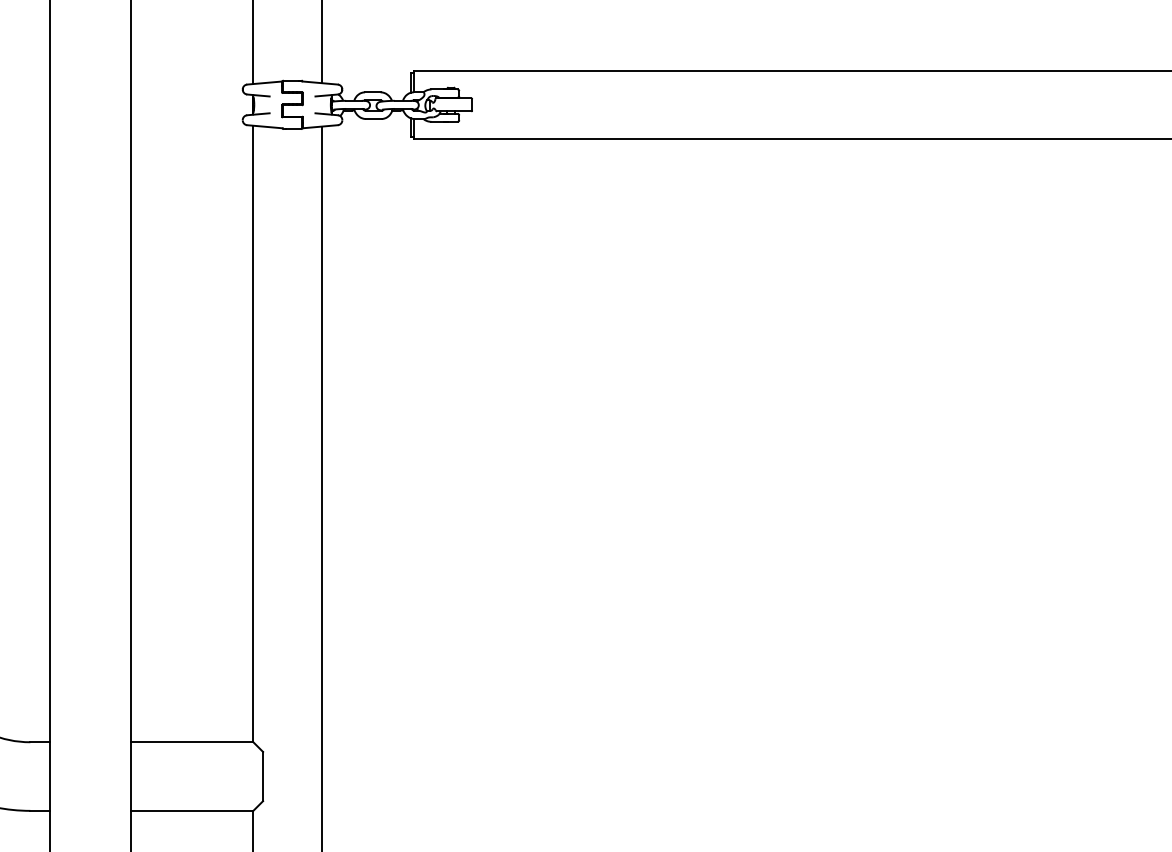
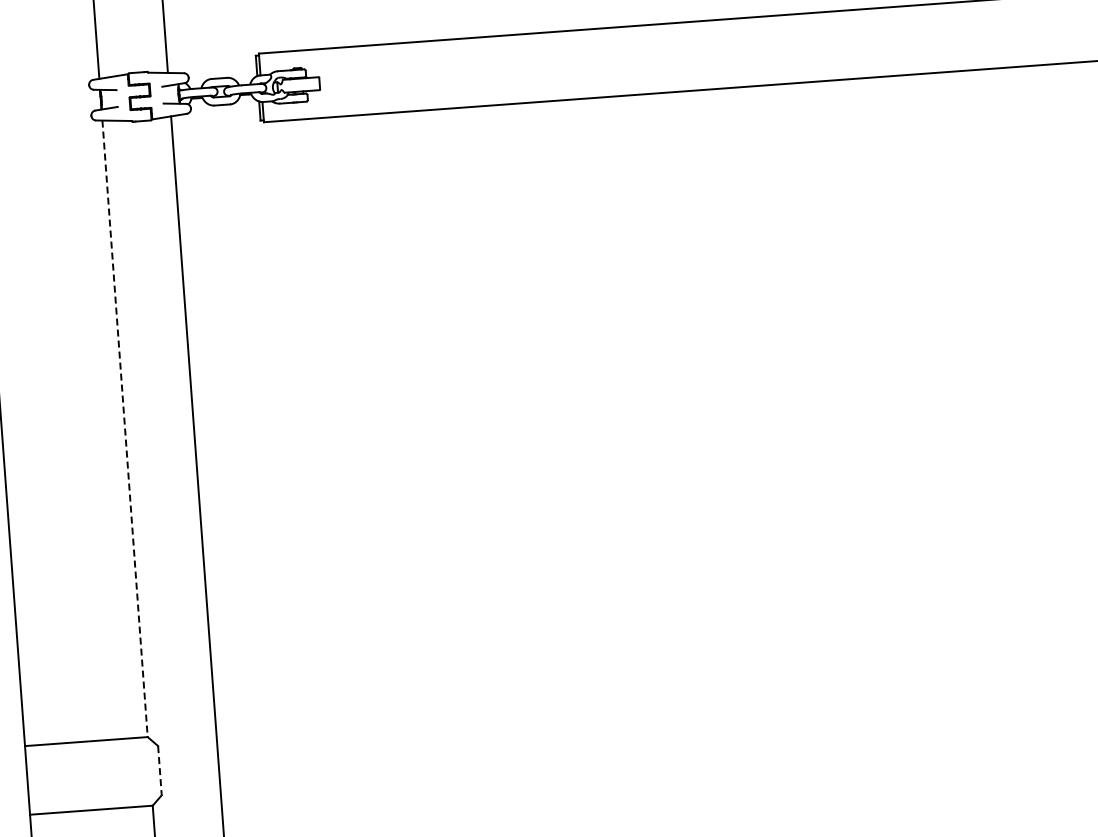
line: (253, 434) -> (125, 429), solid -> dashed
line: (263, 776) -> (160, 770), solid -> dashed

